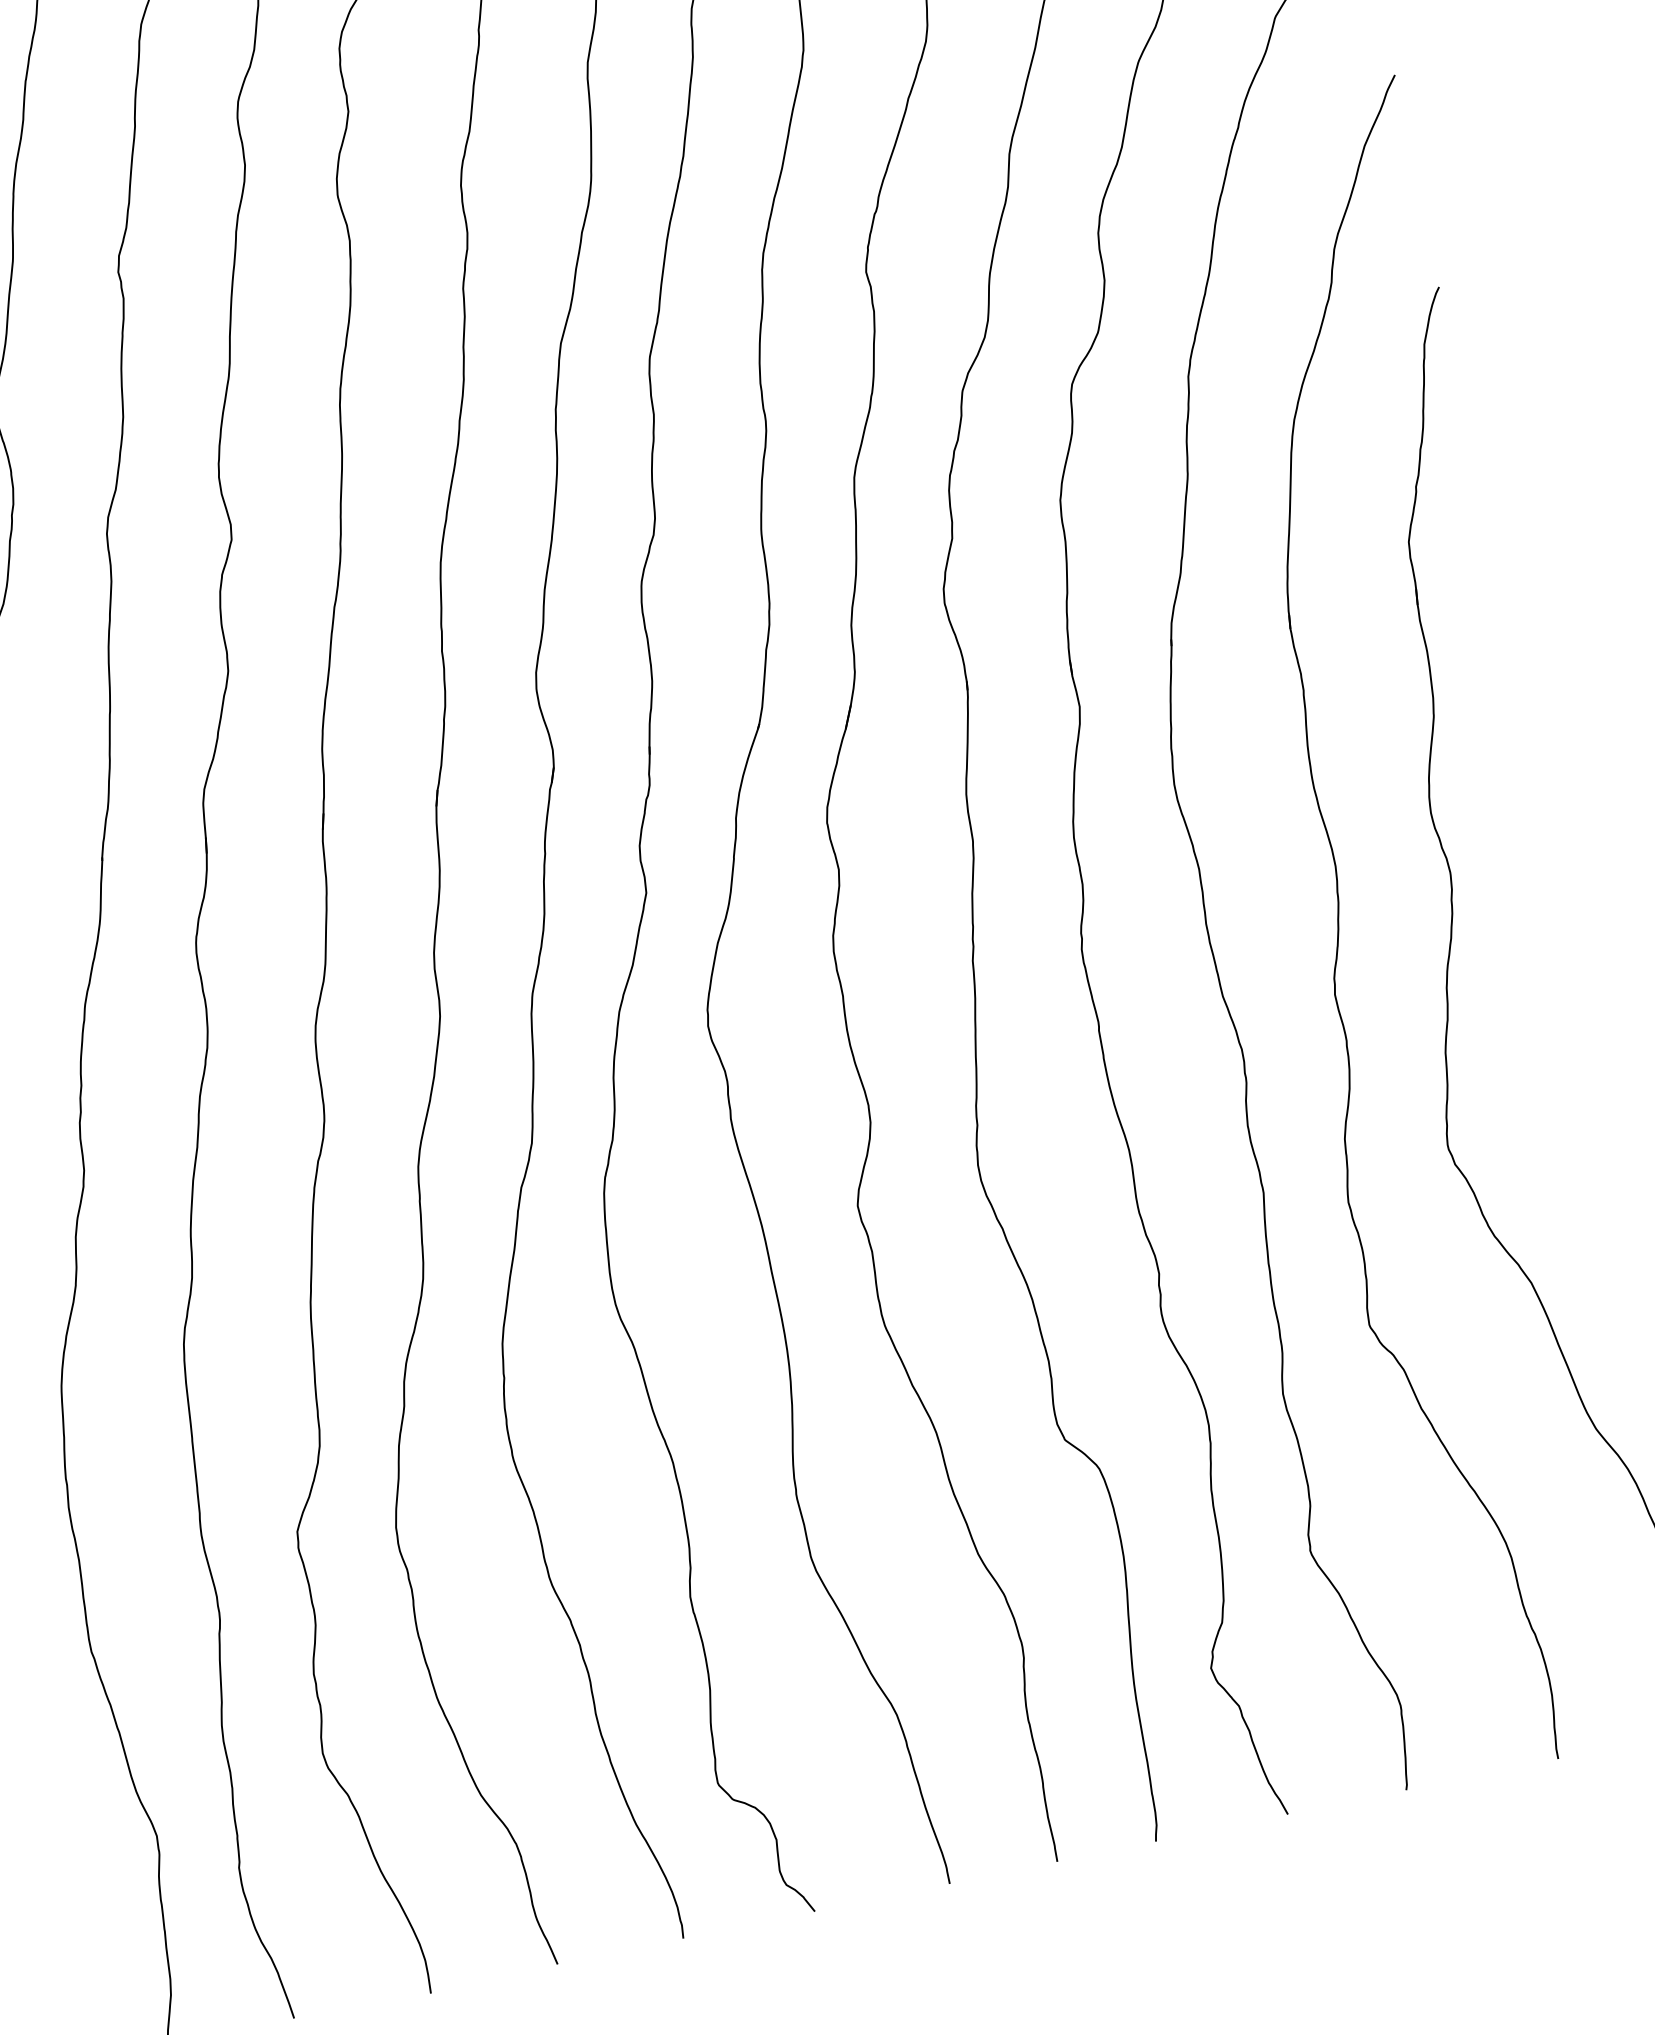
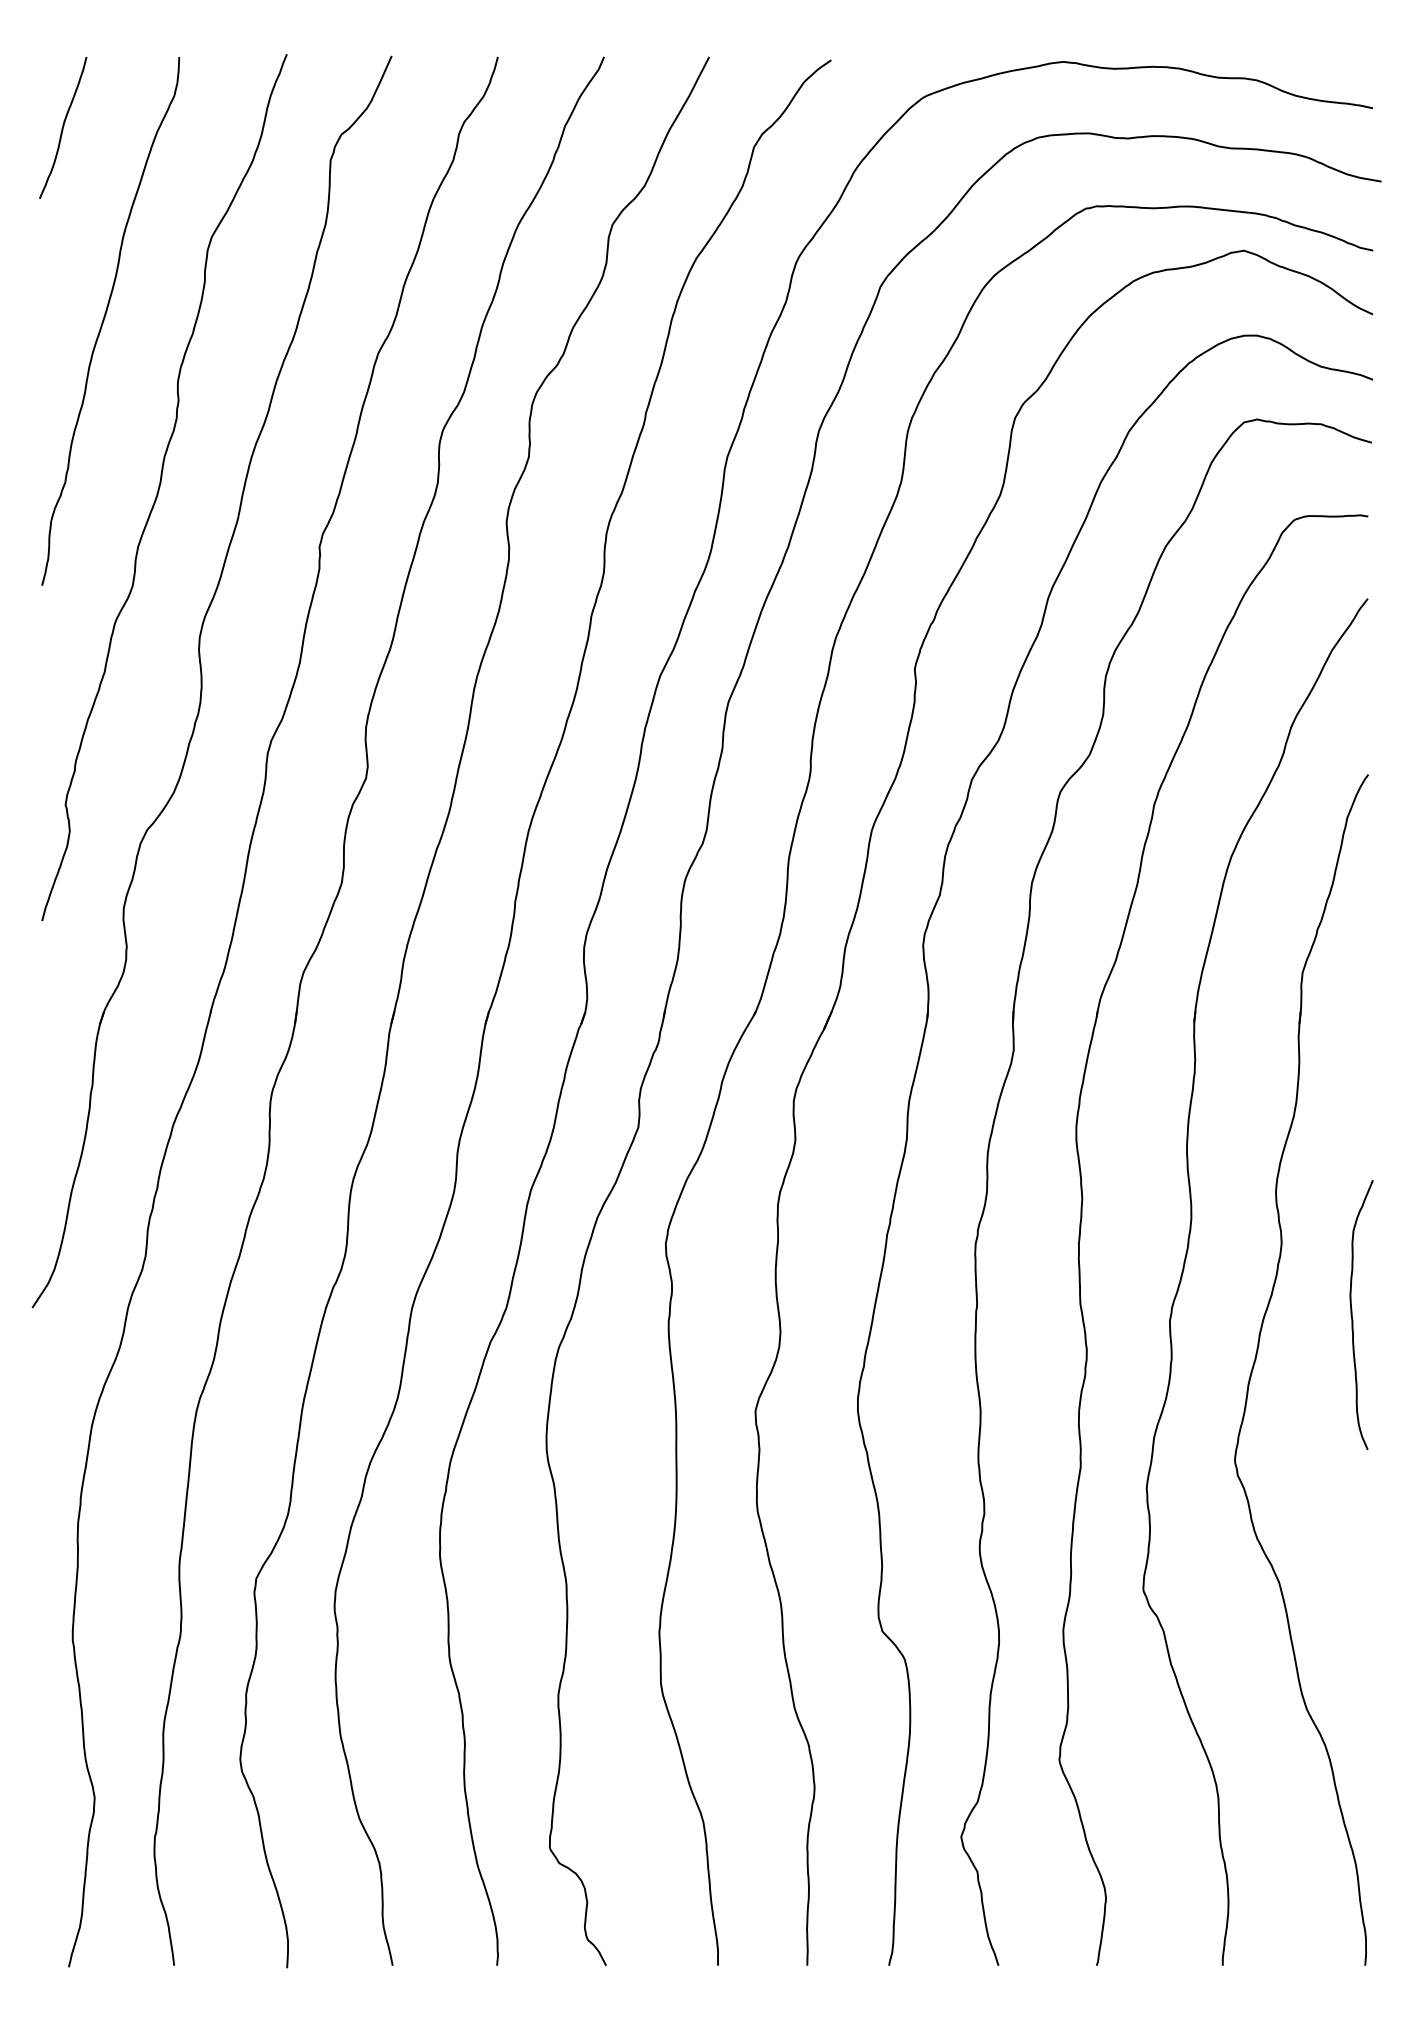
curve: (1553, 941) -> (1352, 1314), added

